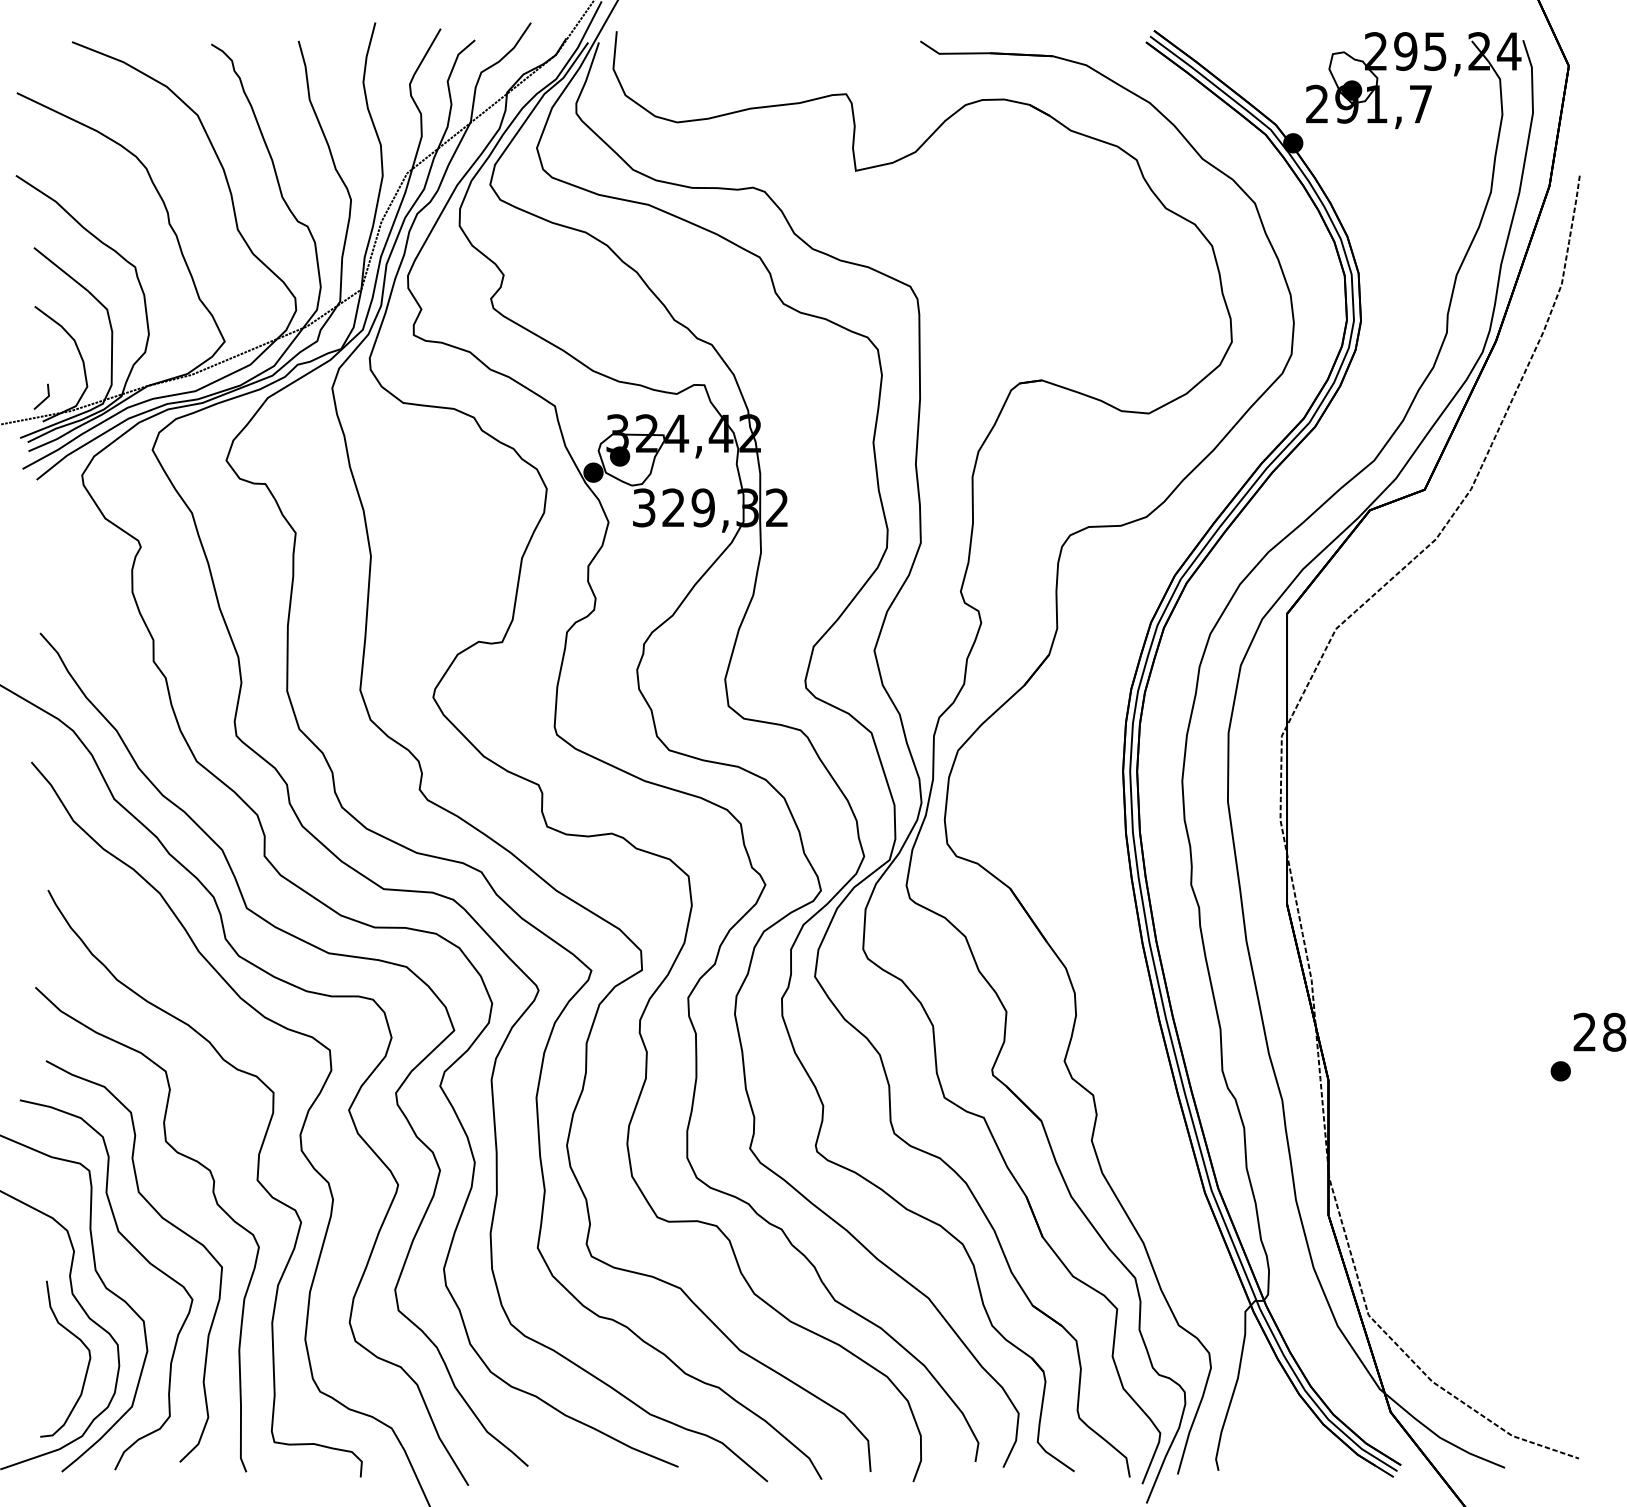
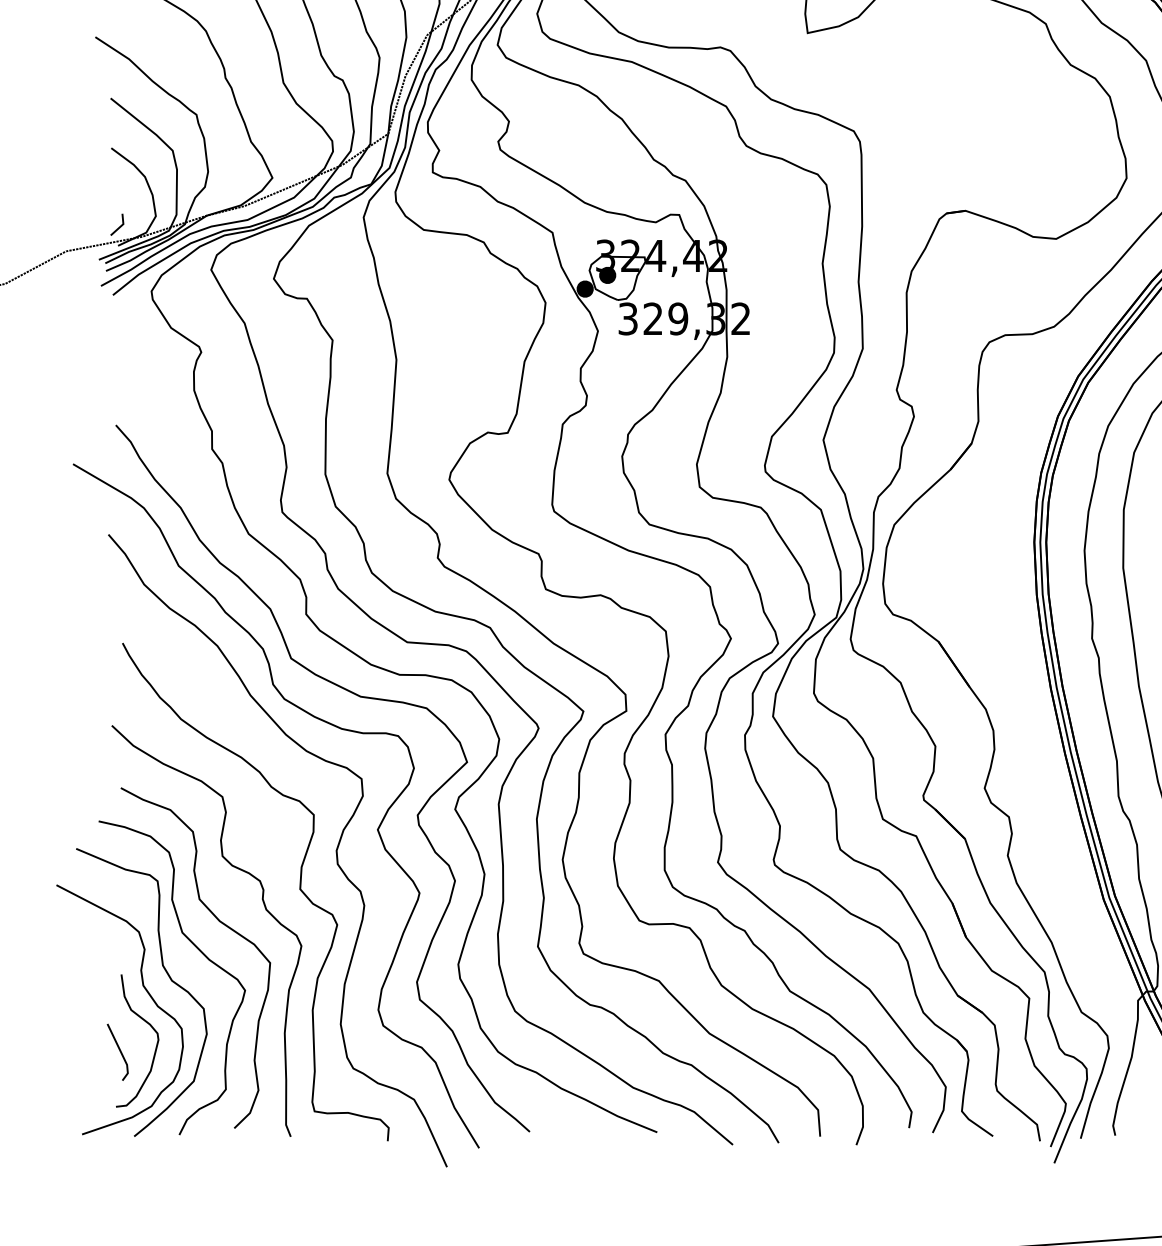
part: (42, 1372) -> (117, 1052), added

